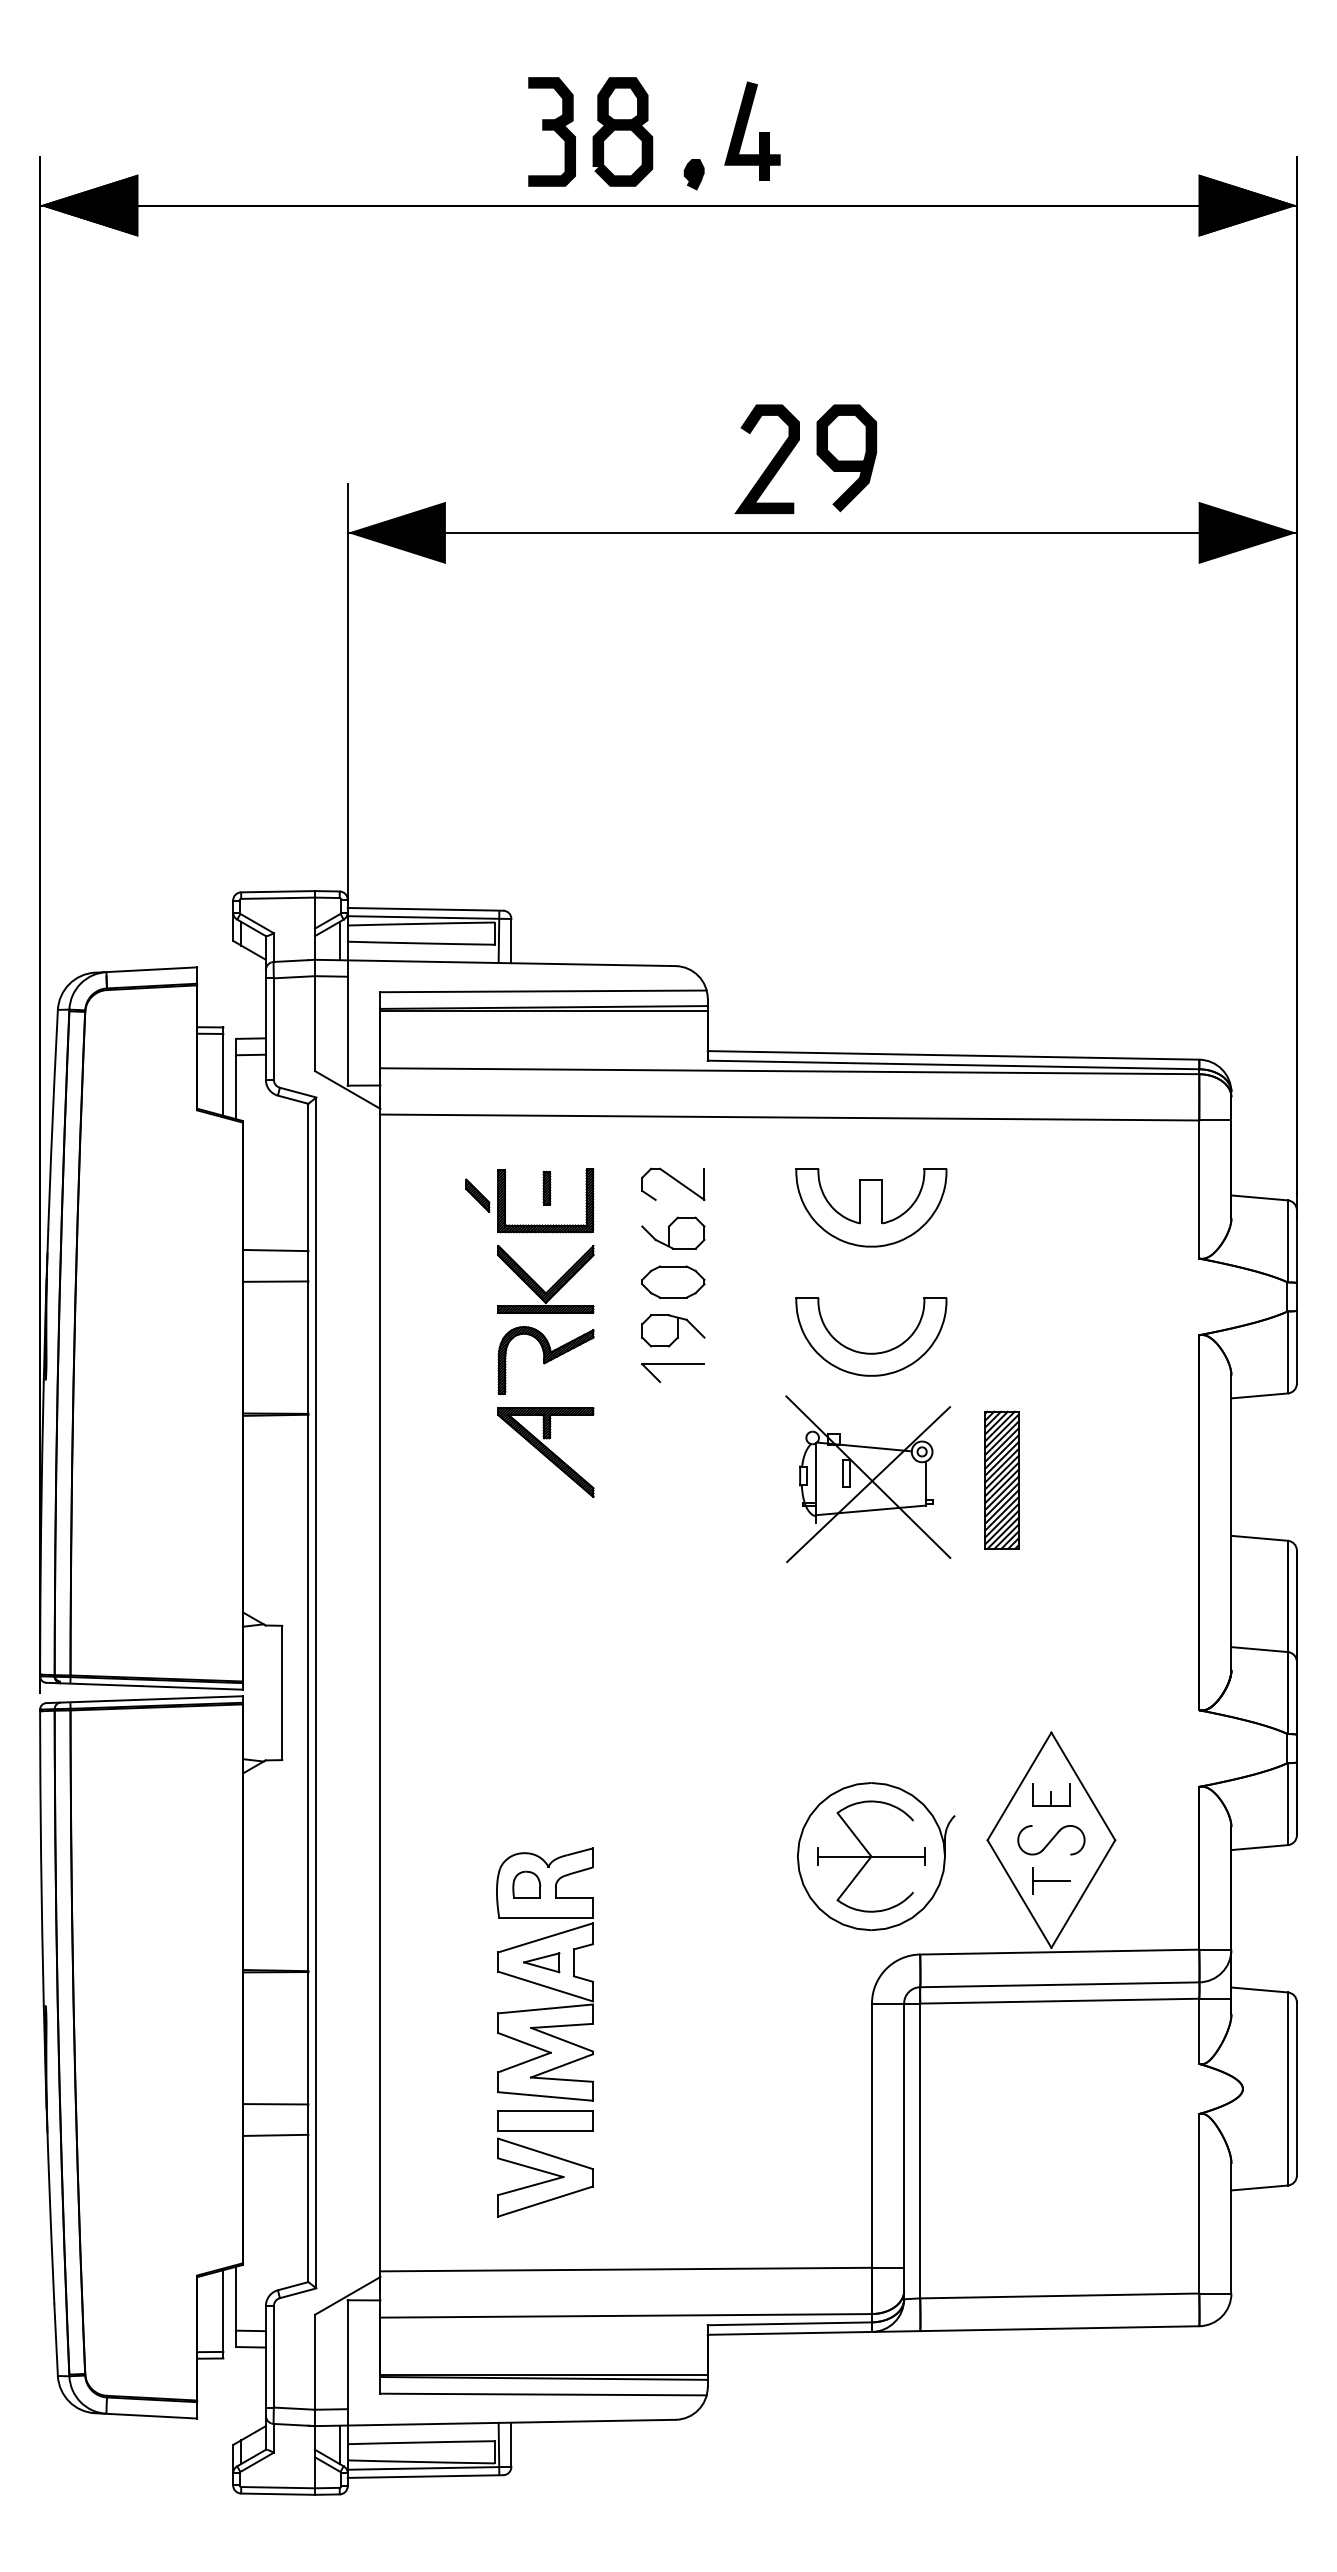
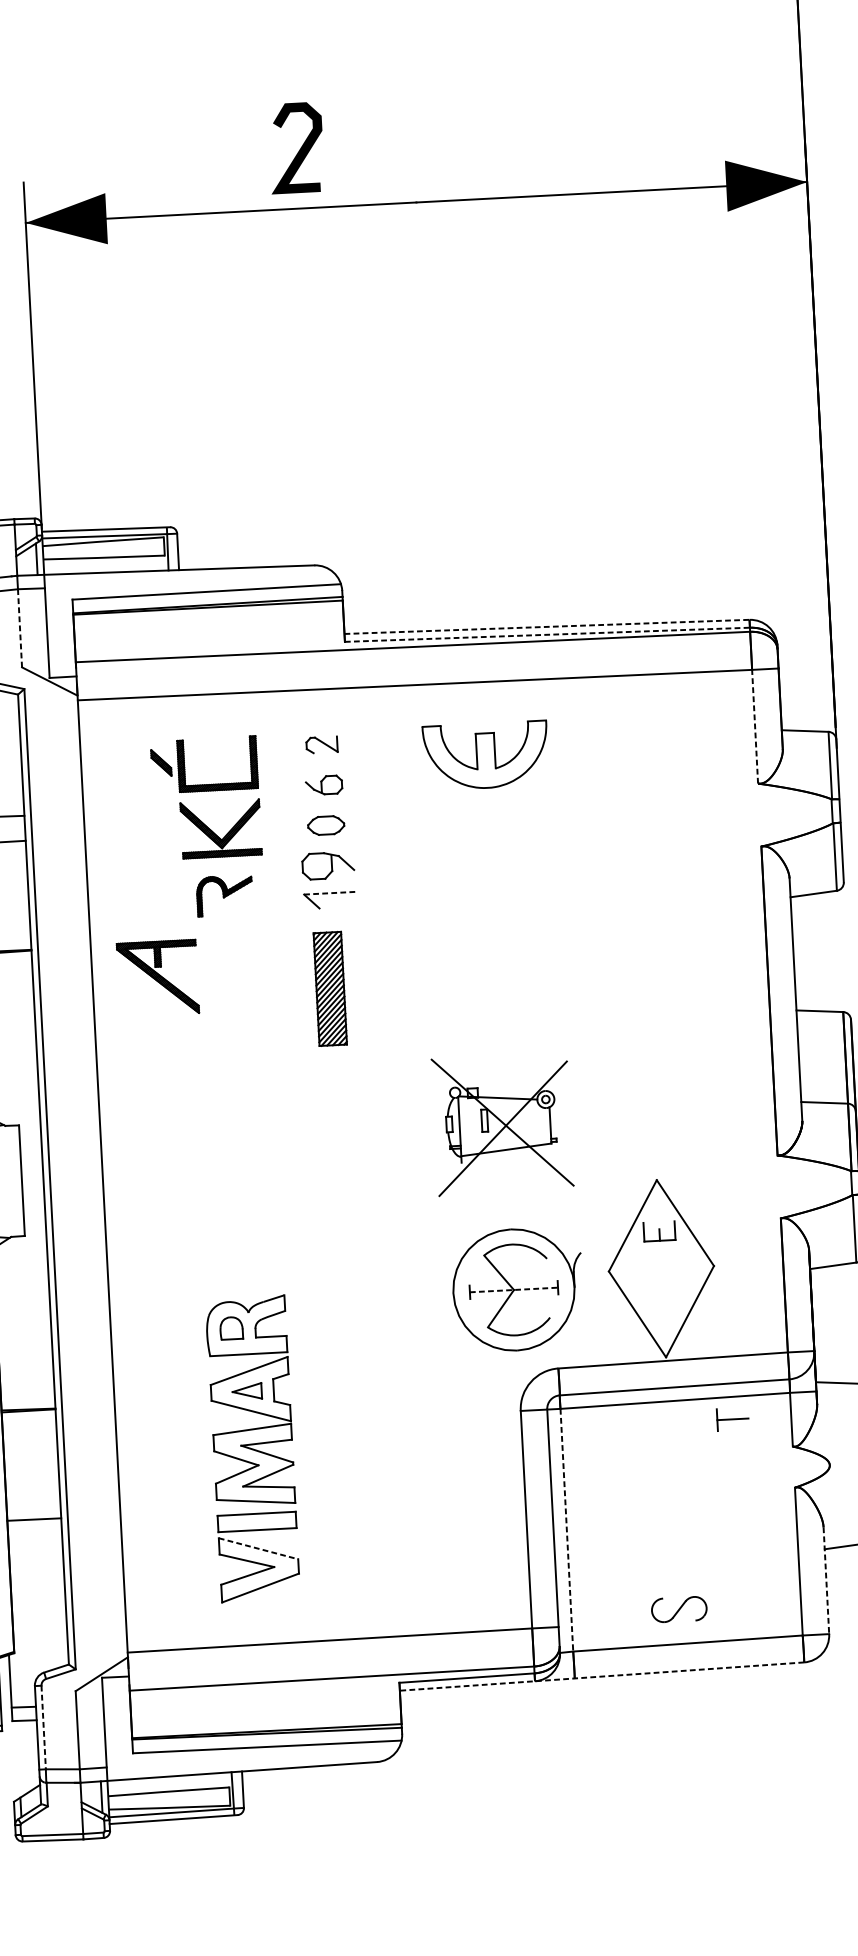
curve: (771, 460) -> (299, 148), moved
curve: (846, 460) -> (433, 141), removed
line: (314, 1024) -> (19, 629), solid -> dashed
line: (953, 1055) -> (546, 627), solid -> dashed
line: (953, 1064) -> (547, 634), solid -> dashed
part: (673, 1183) -> (322, 744), size x0.6
part: (546, 1187) -> (217, 753), removed
line: (1199, 1189) -> (755, 726), solid -> dashed
part: (673, 1232) -> (324, 784), size x0.7
part: (673, 1281) -> (326, 825), size x0.7
part: (871, 1352) -> (492, 875), removed
part: (545, 1360) -> (224, 895), size x0.7
line: (673, 1364) -> (329, 893), solid -> dashed
part: (545, 1452) -> (157, 978), moved
part: (868, 1478) -> (502, 1123), moved
part: (1001, 1479) -> (329, 988), moved
part: (1051, 1840) -> (679, 1609), moved
line: (871, 1856) -> (514, 1289), solid -> dashed
part: (1051, 1880) -> (732, 1418), moved
line: (275, 2134) -> (35, 1544), removed
line: (920, 2151) -> (567, 1530), solid -> dashed
line: (545, 2153) -> (258, 1548), solid -> dashed
line: (1231, 2228) -> (826, 1580), solid -> dashed
line: (953, 2330) -> (601, 1676), solid -> dashed
line: (273, 2356) -> (43, 1727), solid -> dashed

